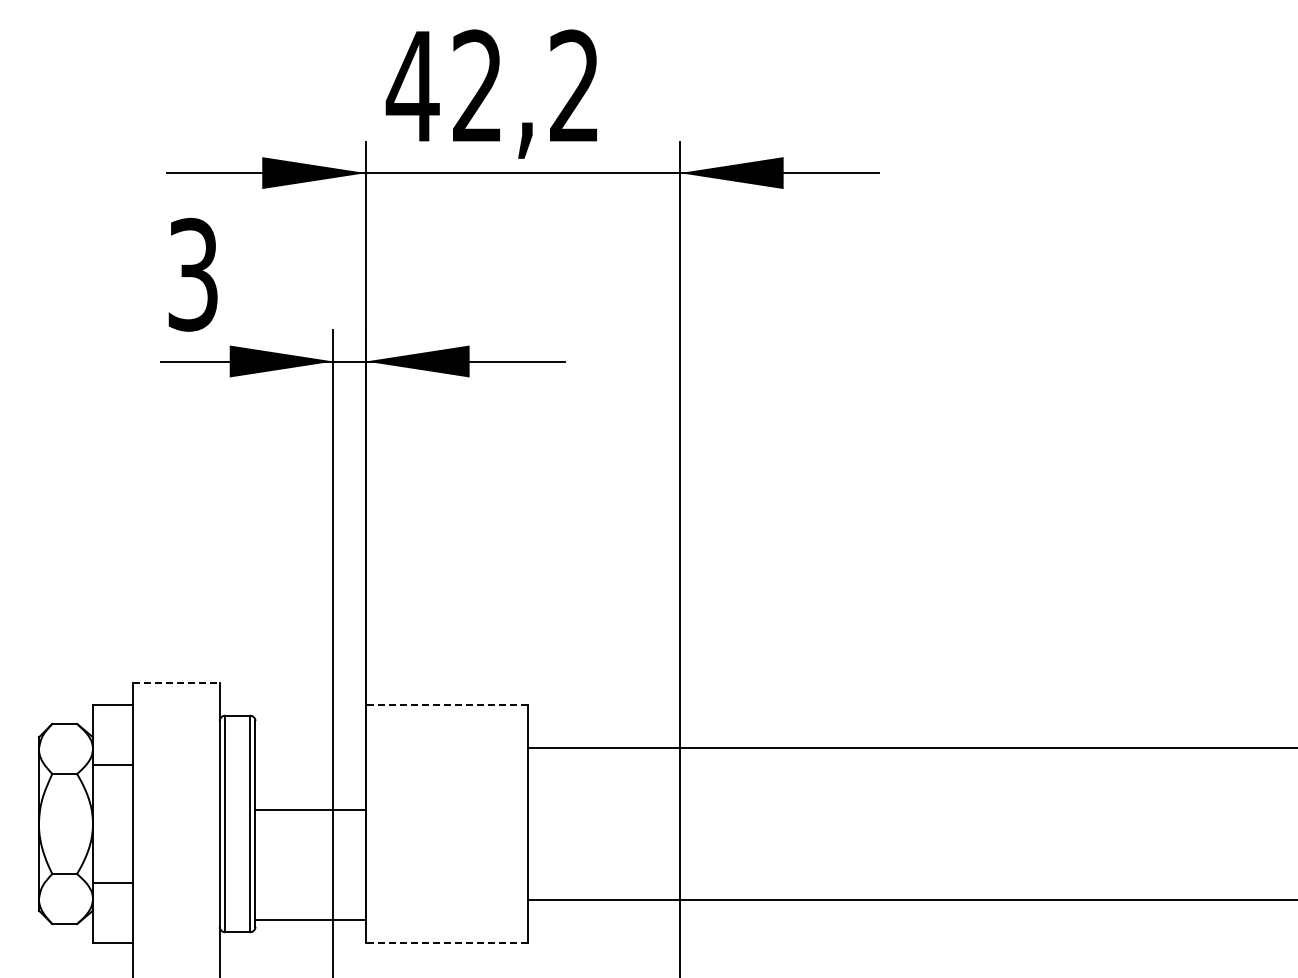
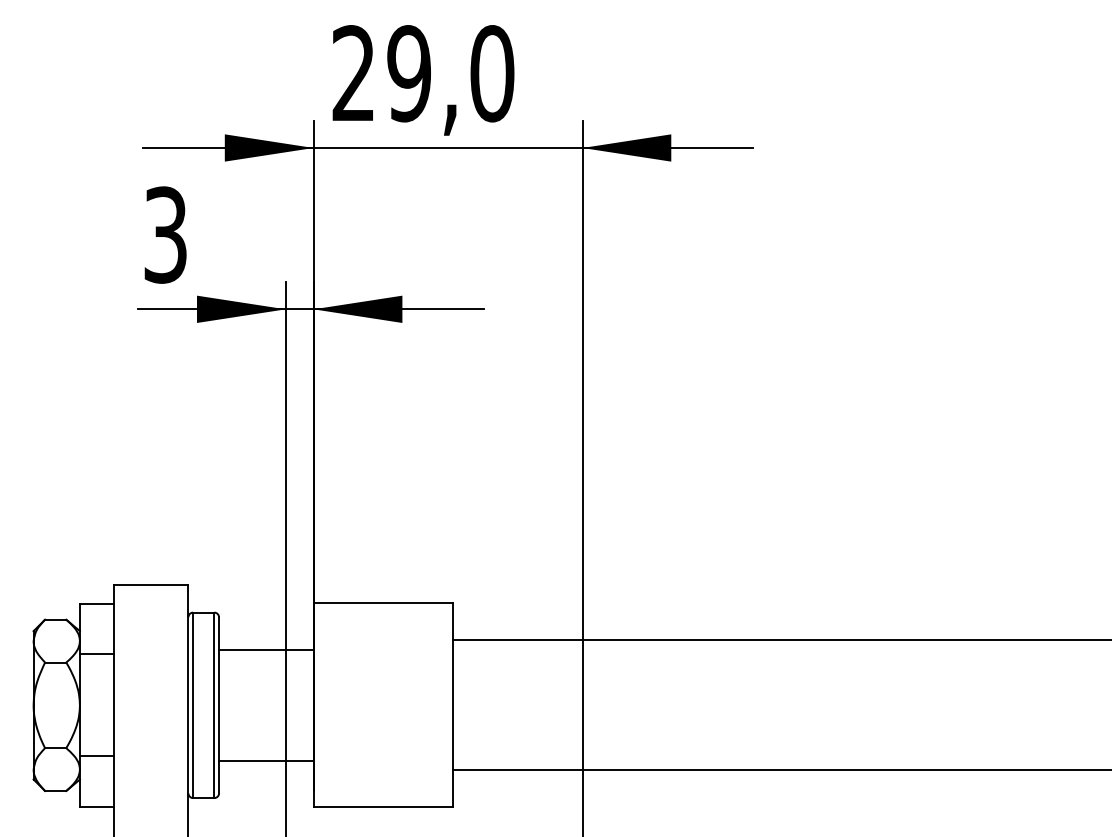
text: (492, 86) -> (421, 73), 42,2 -> 29,0
line: (176, 683) -> (151, 585), dashed -> solid
line: (446, 704) -> (382, 603), dashed -> solid
line: (310, 810) -> (266, 650), moved
line: (310, 919) -> (266, 760), moved
line: (446, 943) -> (382, 807), dashed -> solid

